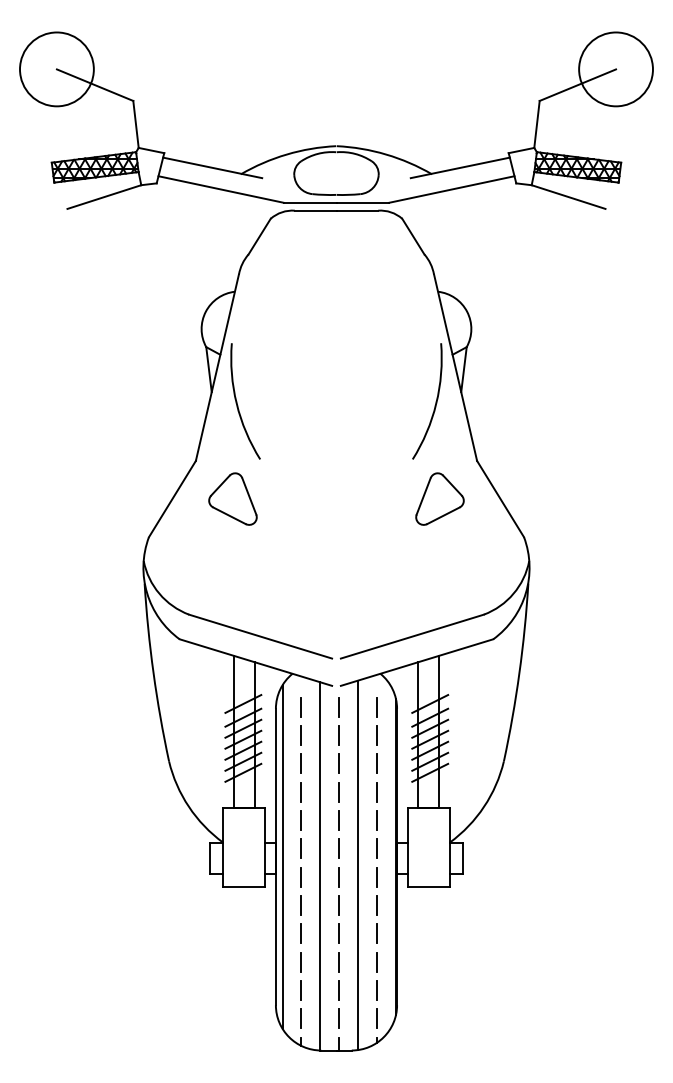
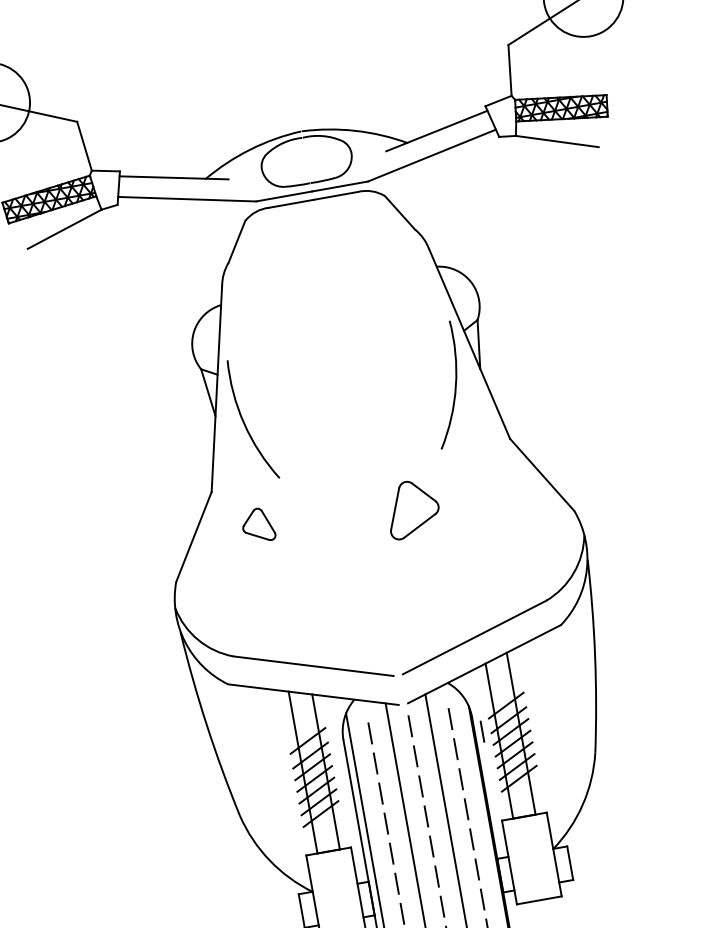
part: (232, 498) -> (257, 524), size x0.6
part: (439, 498) -> (412, 508), moved
line: (403, 723) -> (481, 731), added

